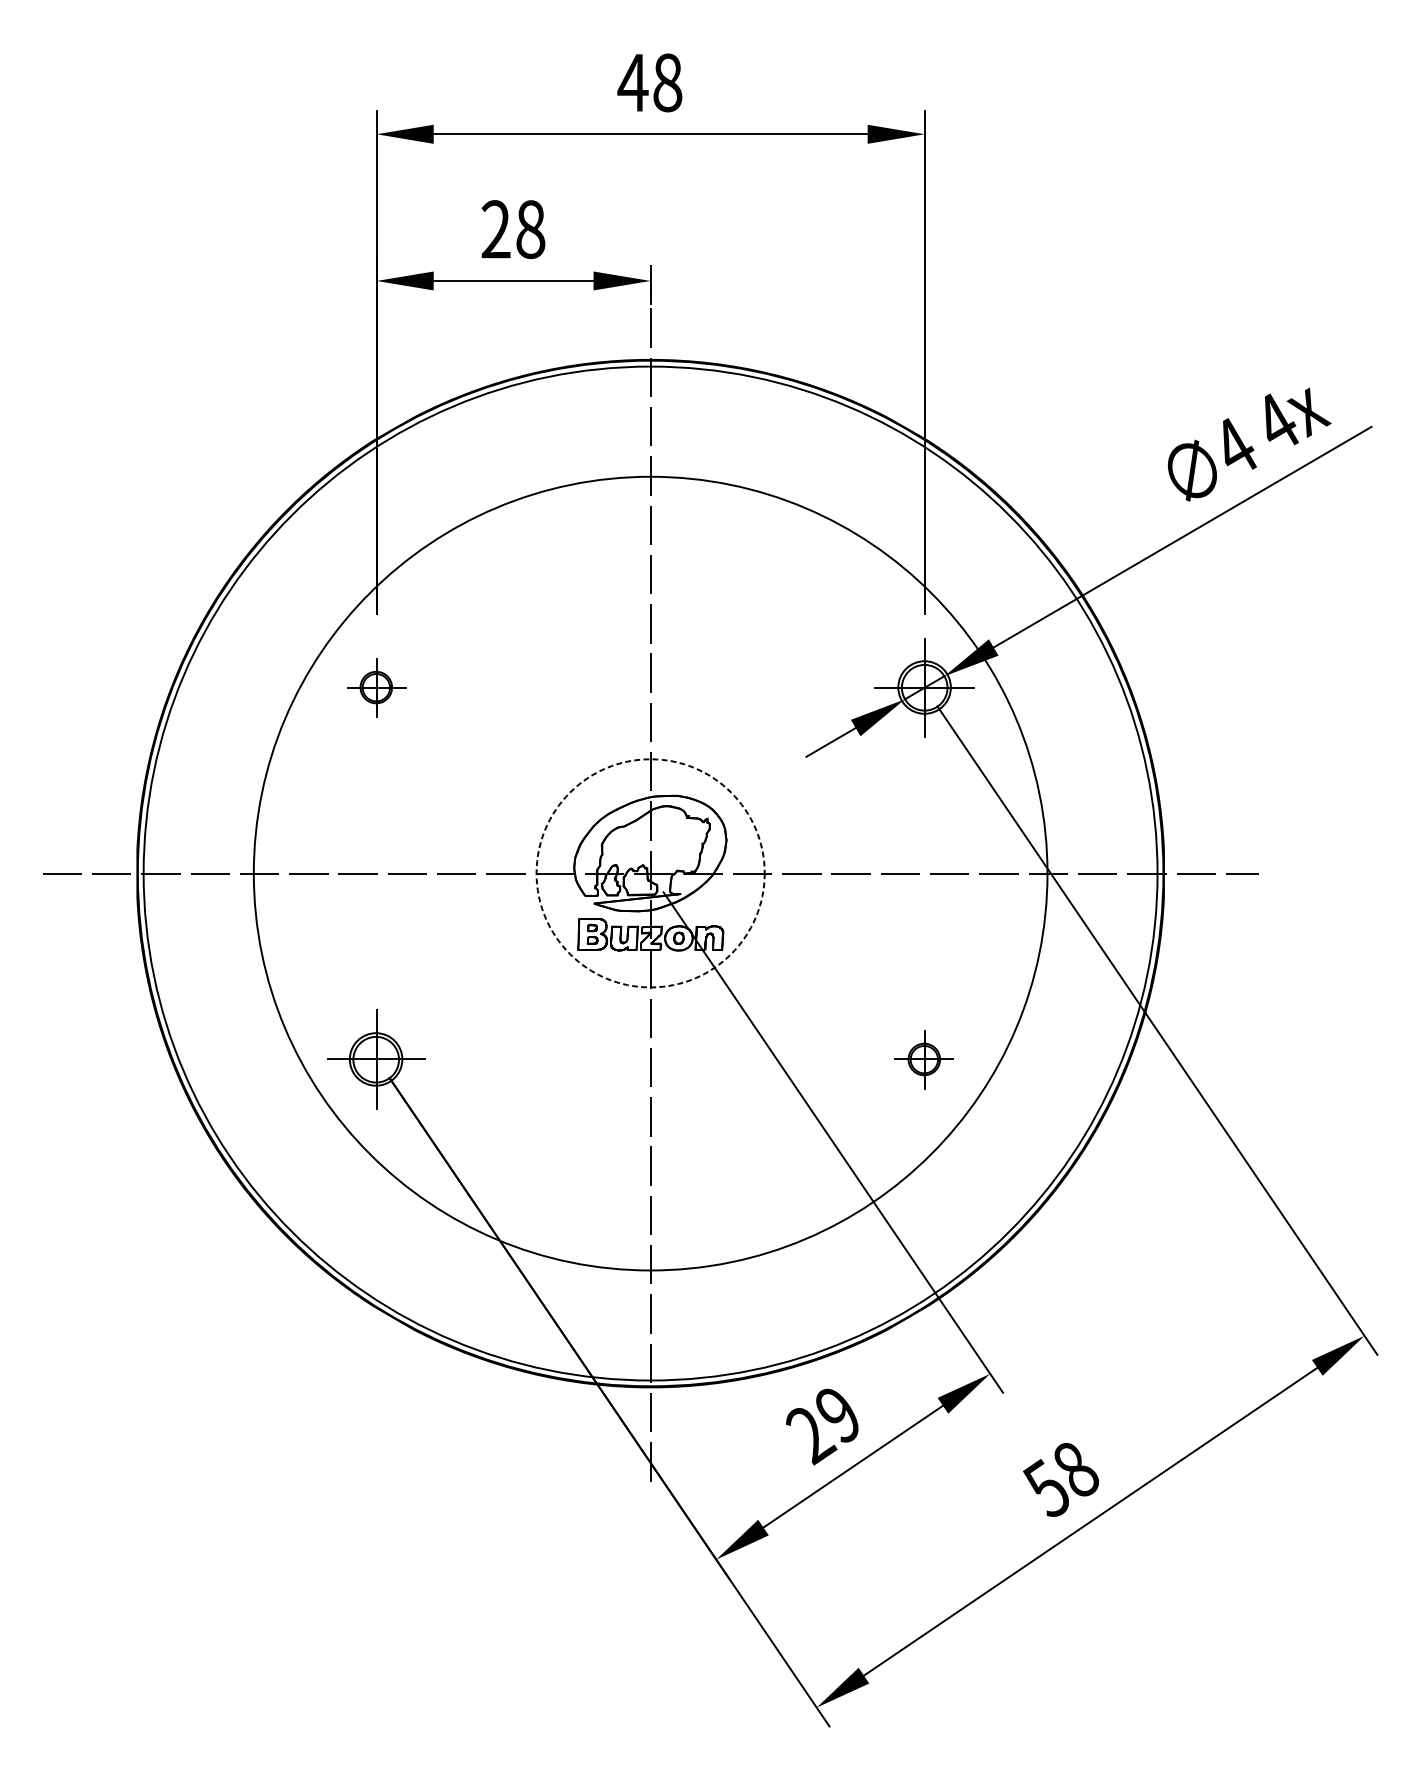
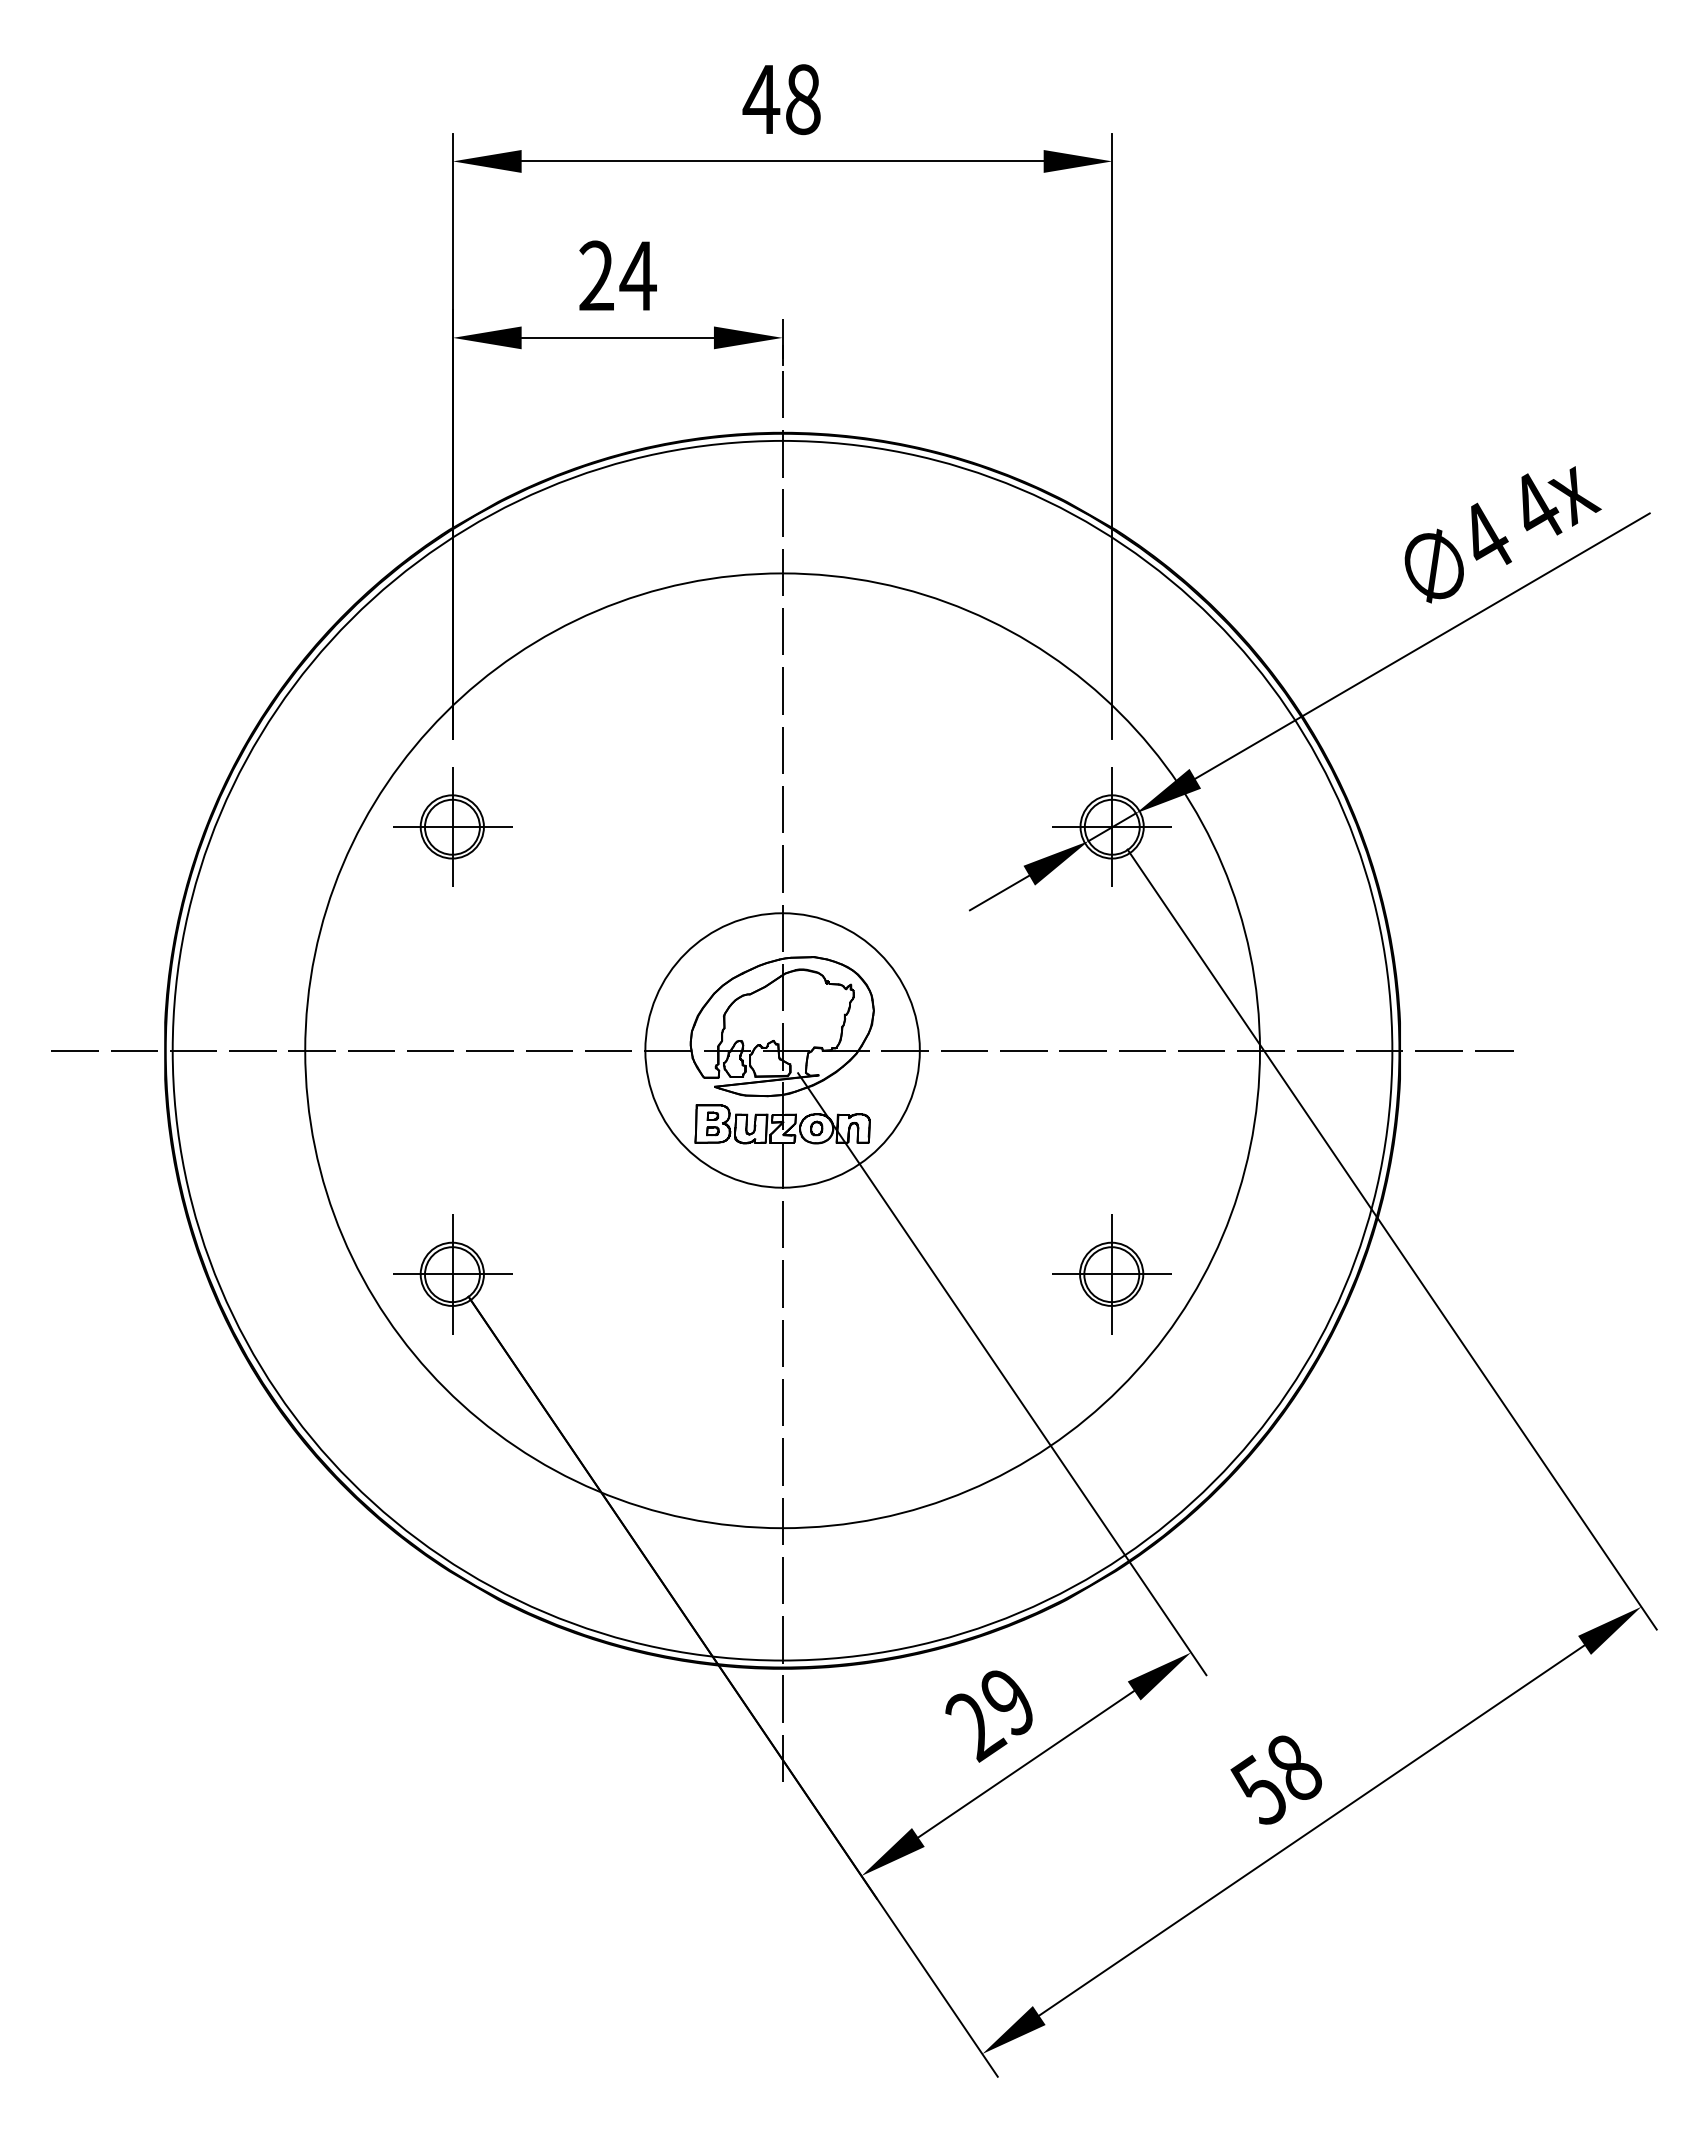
text: (530, 229) -> (637, 275), 28 -> 24
part: (376, 687) -> (452, 826), size x1.67
circle: (650, 873) -> (782, 1050), dashed -> solid
part: (924, 1059) -> (1111, 1274), size x1.67

